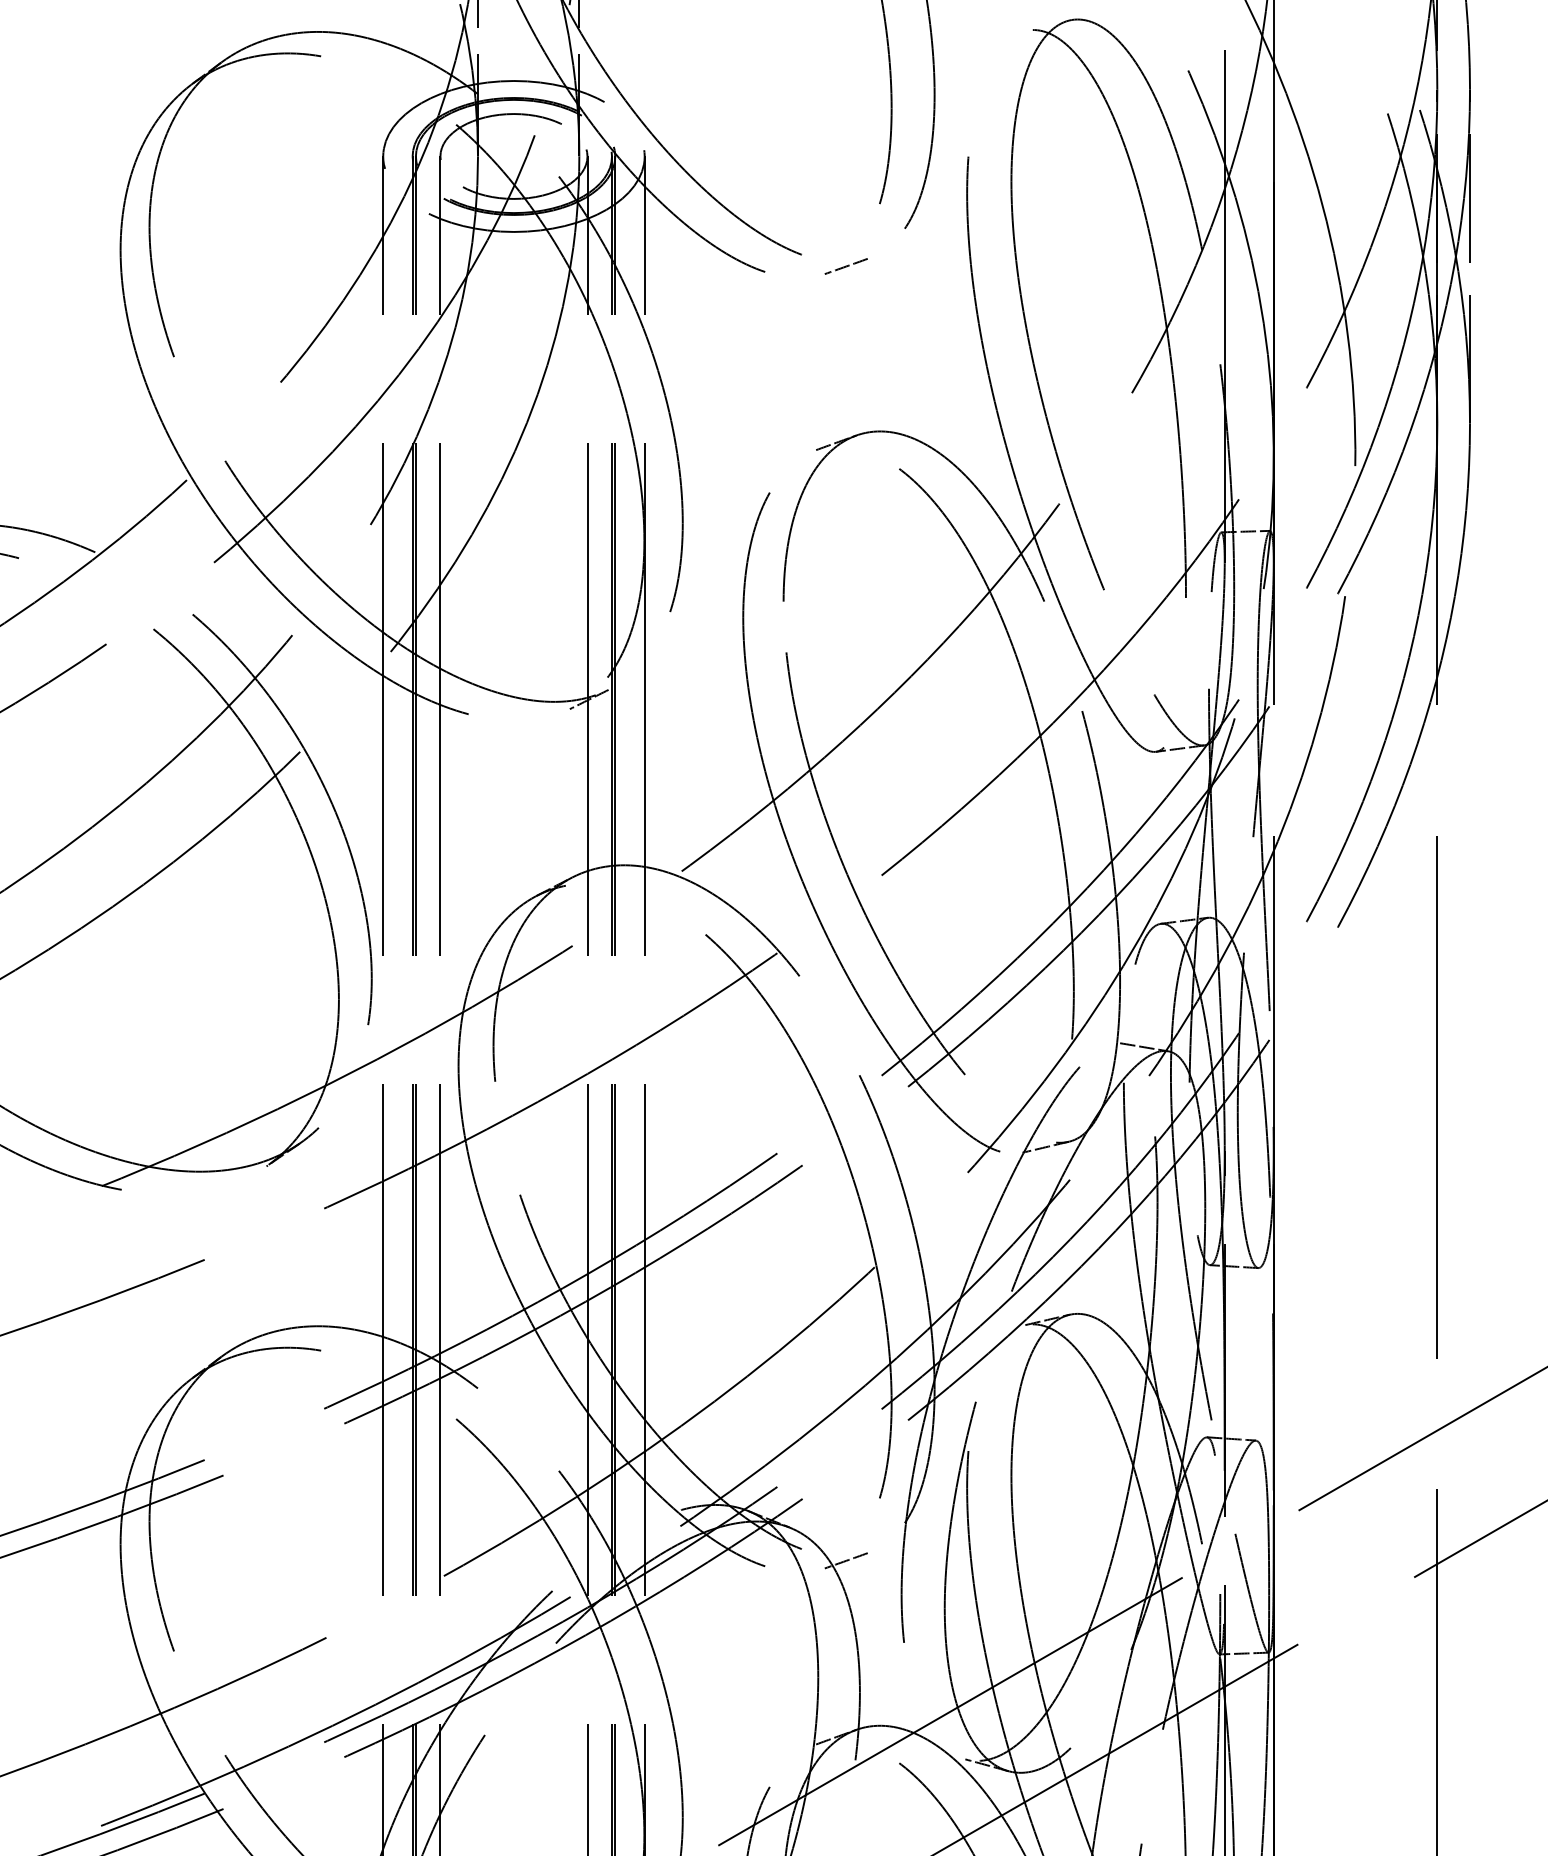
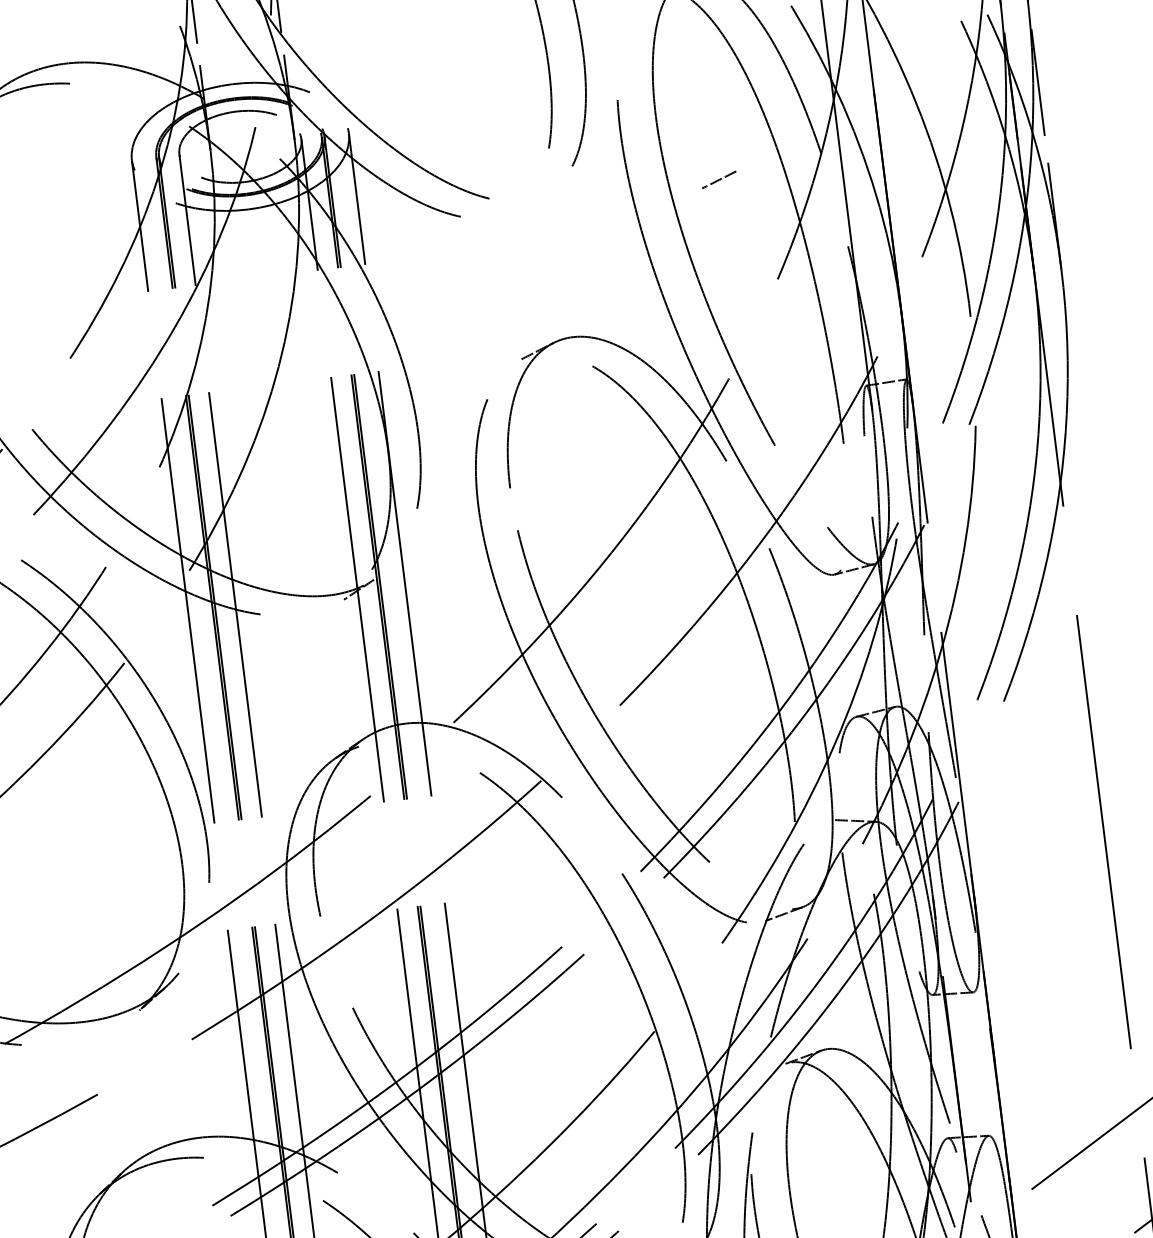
line: (845, 266) -> (718, 179), moved

